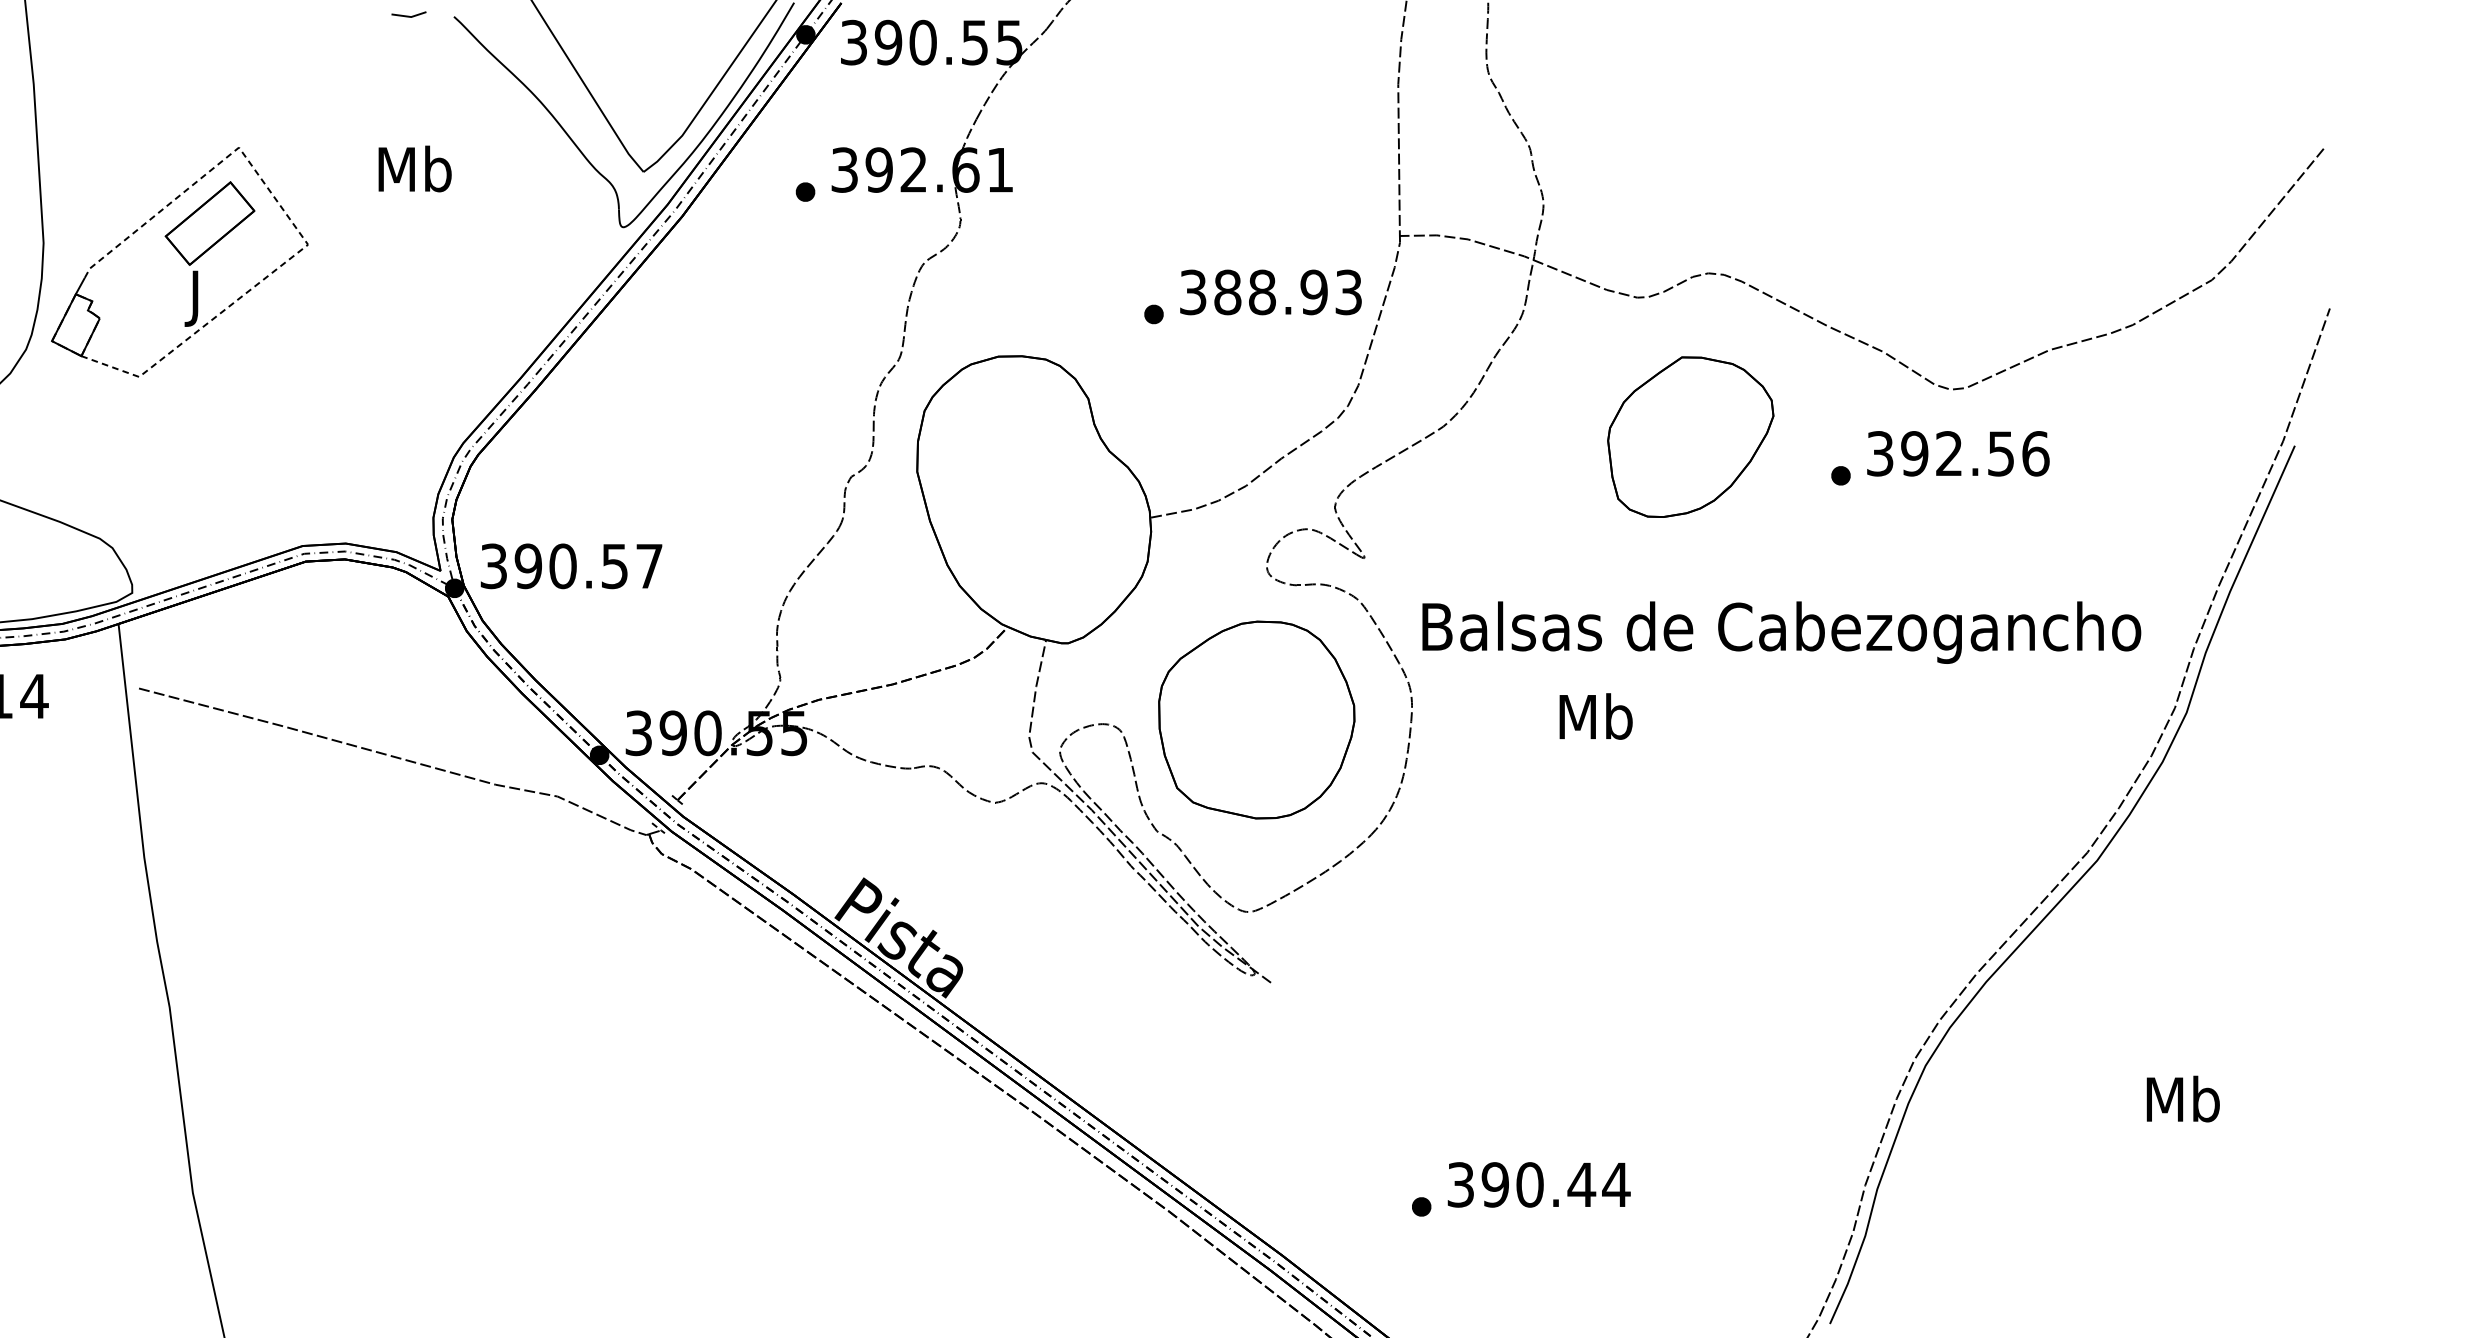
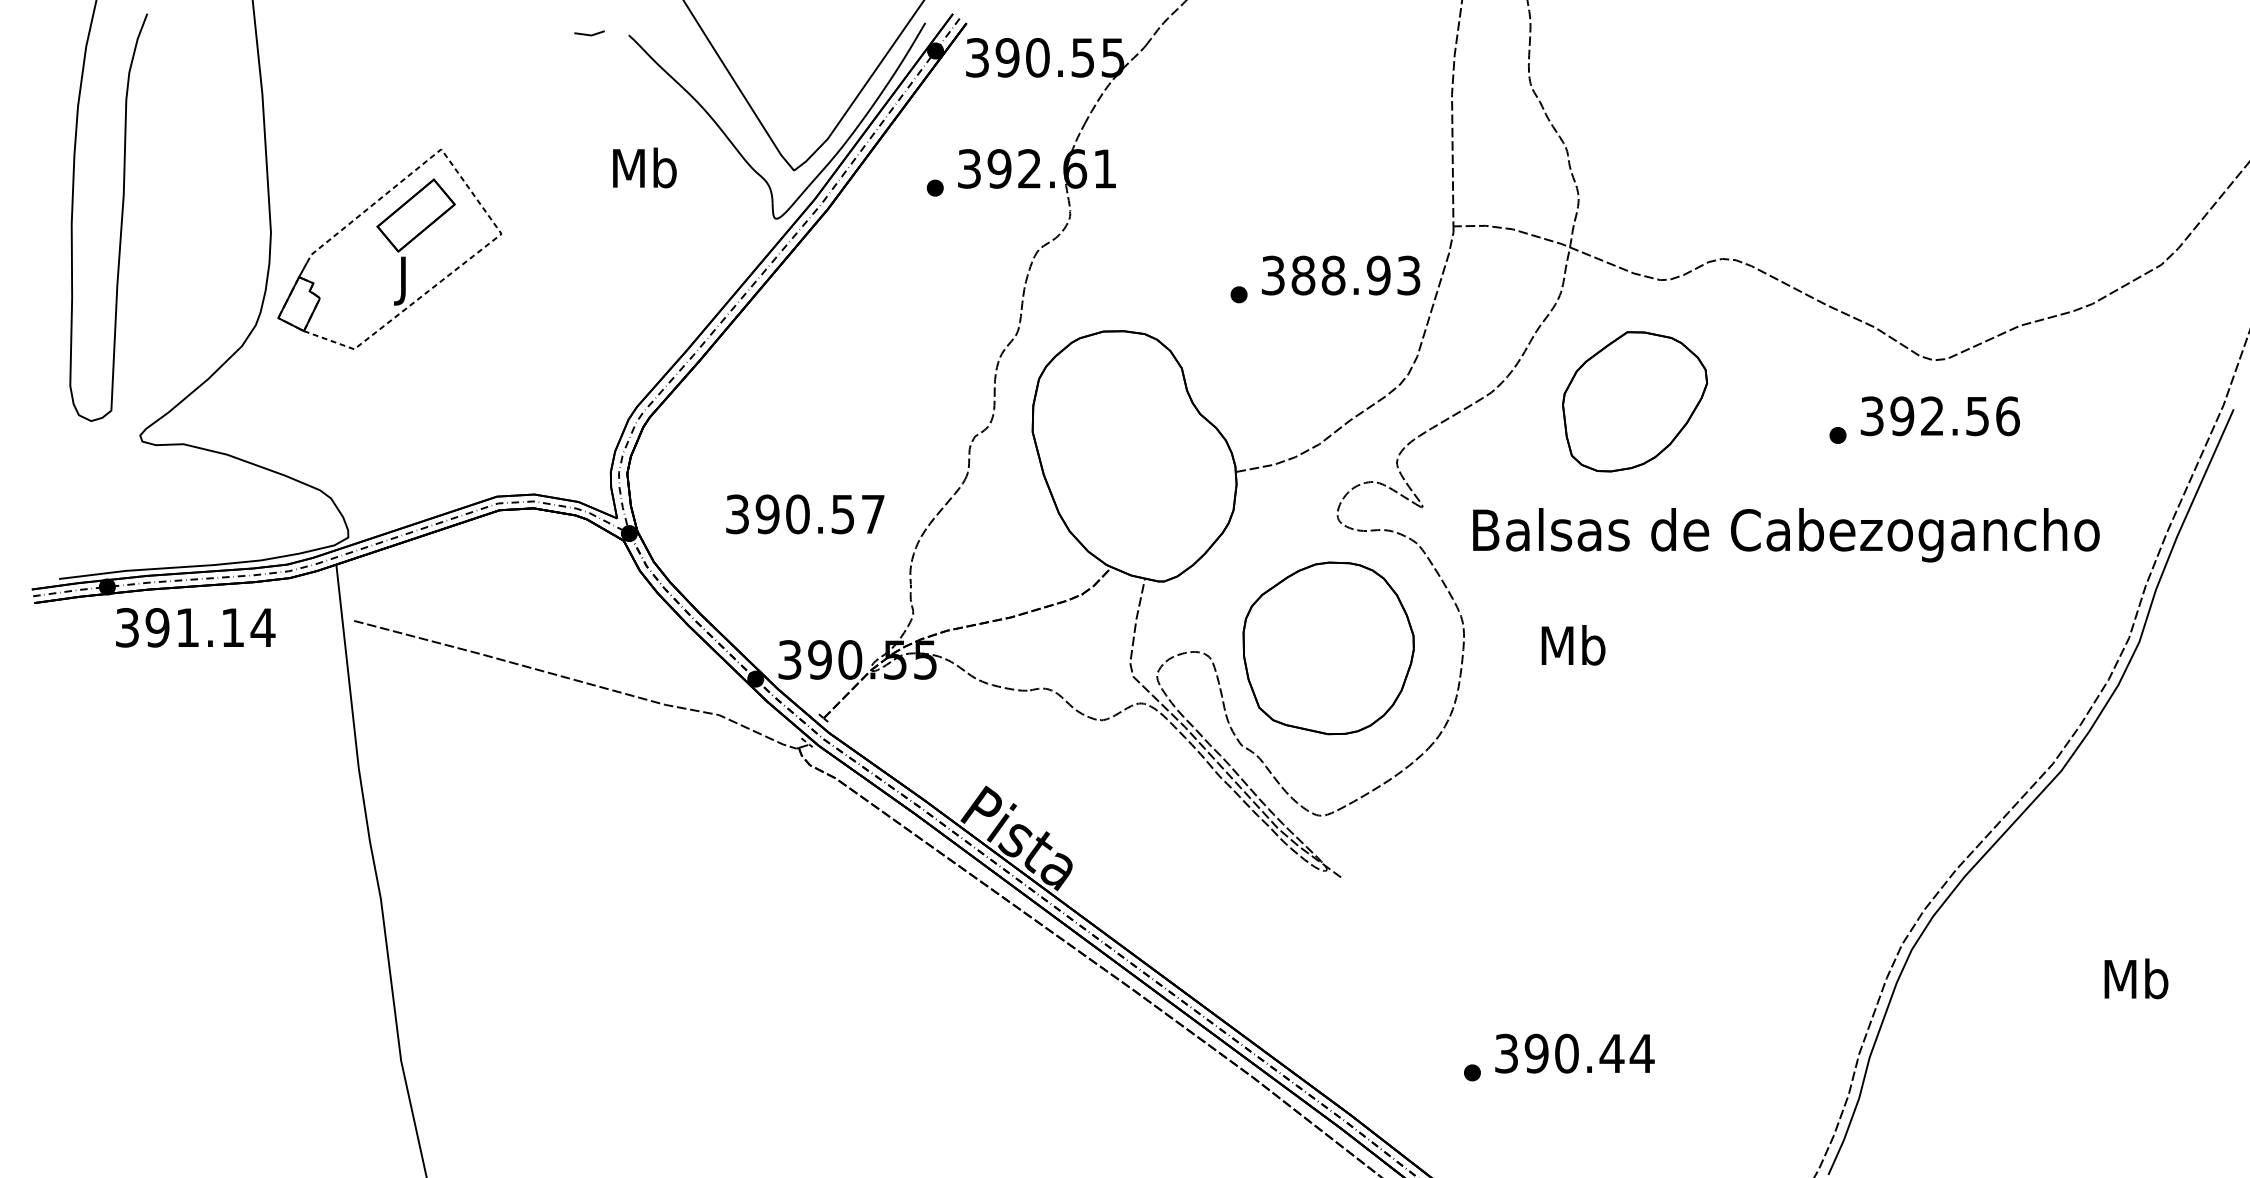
text: (414, 168) -> (644, 167), moved
part: (1691, 436) -> (1635, 401), moved
text: (571, 566) -> (805, 514), moved
text: (1781, 632) -> (1786, 535), moved
text: (1596, 716) -> (1573, 645), moved

